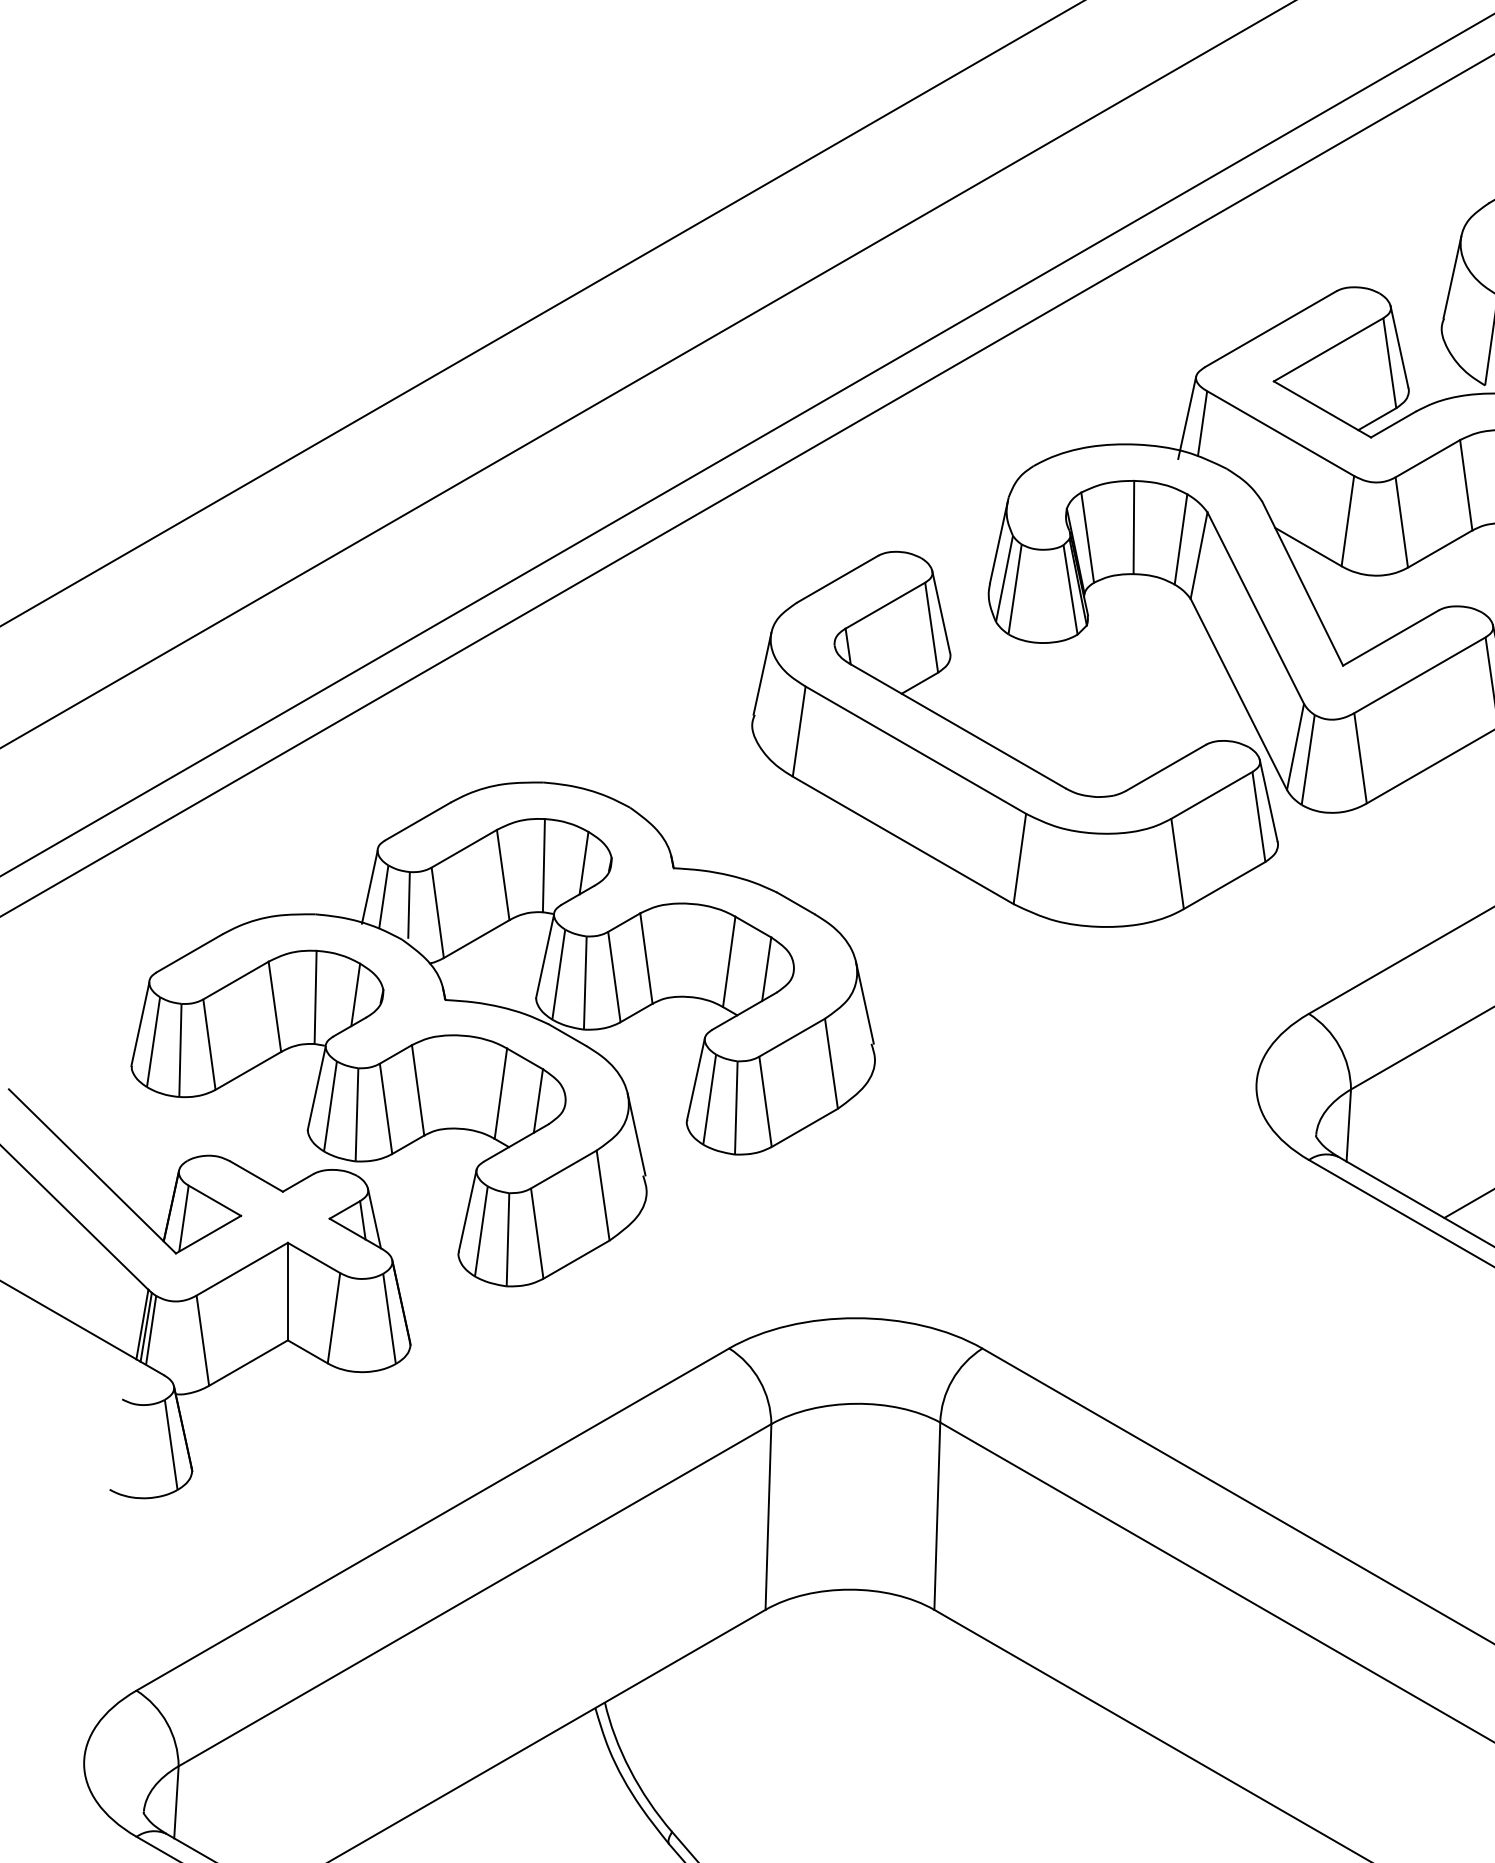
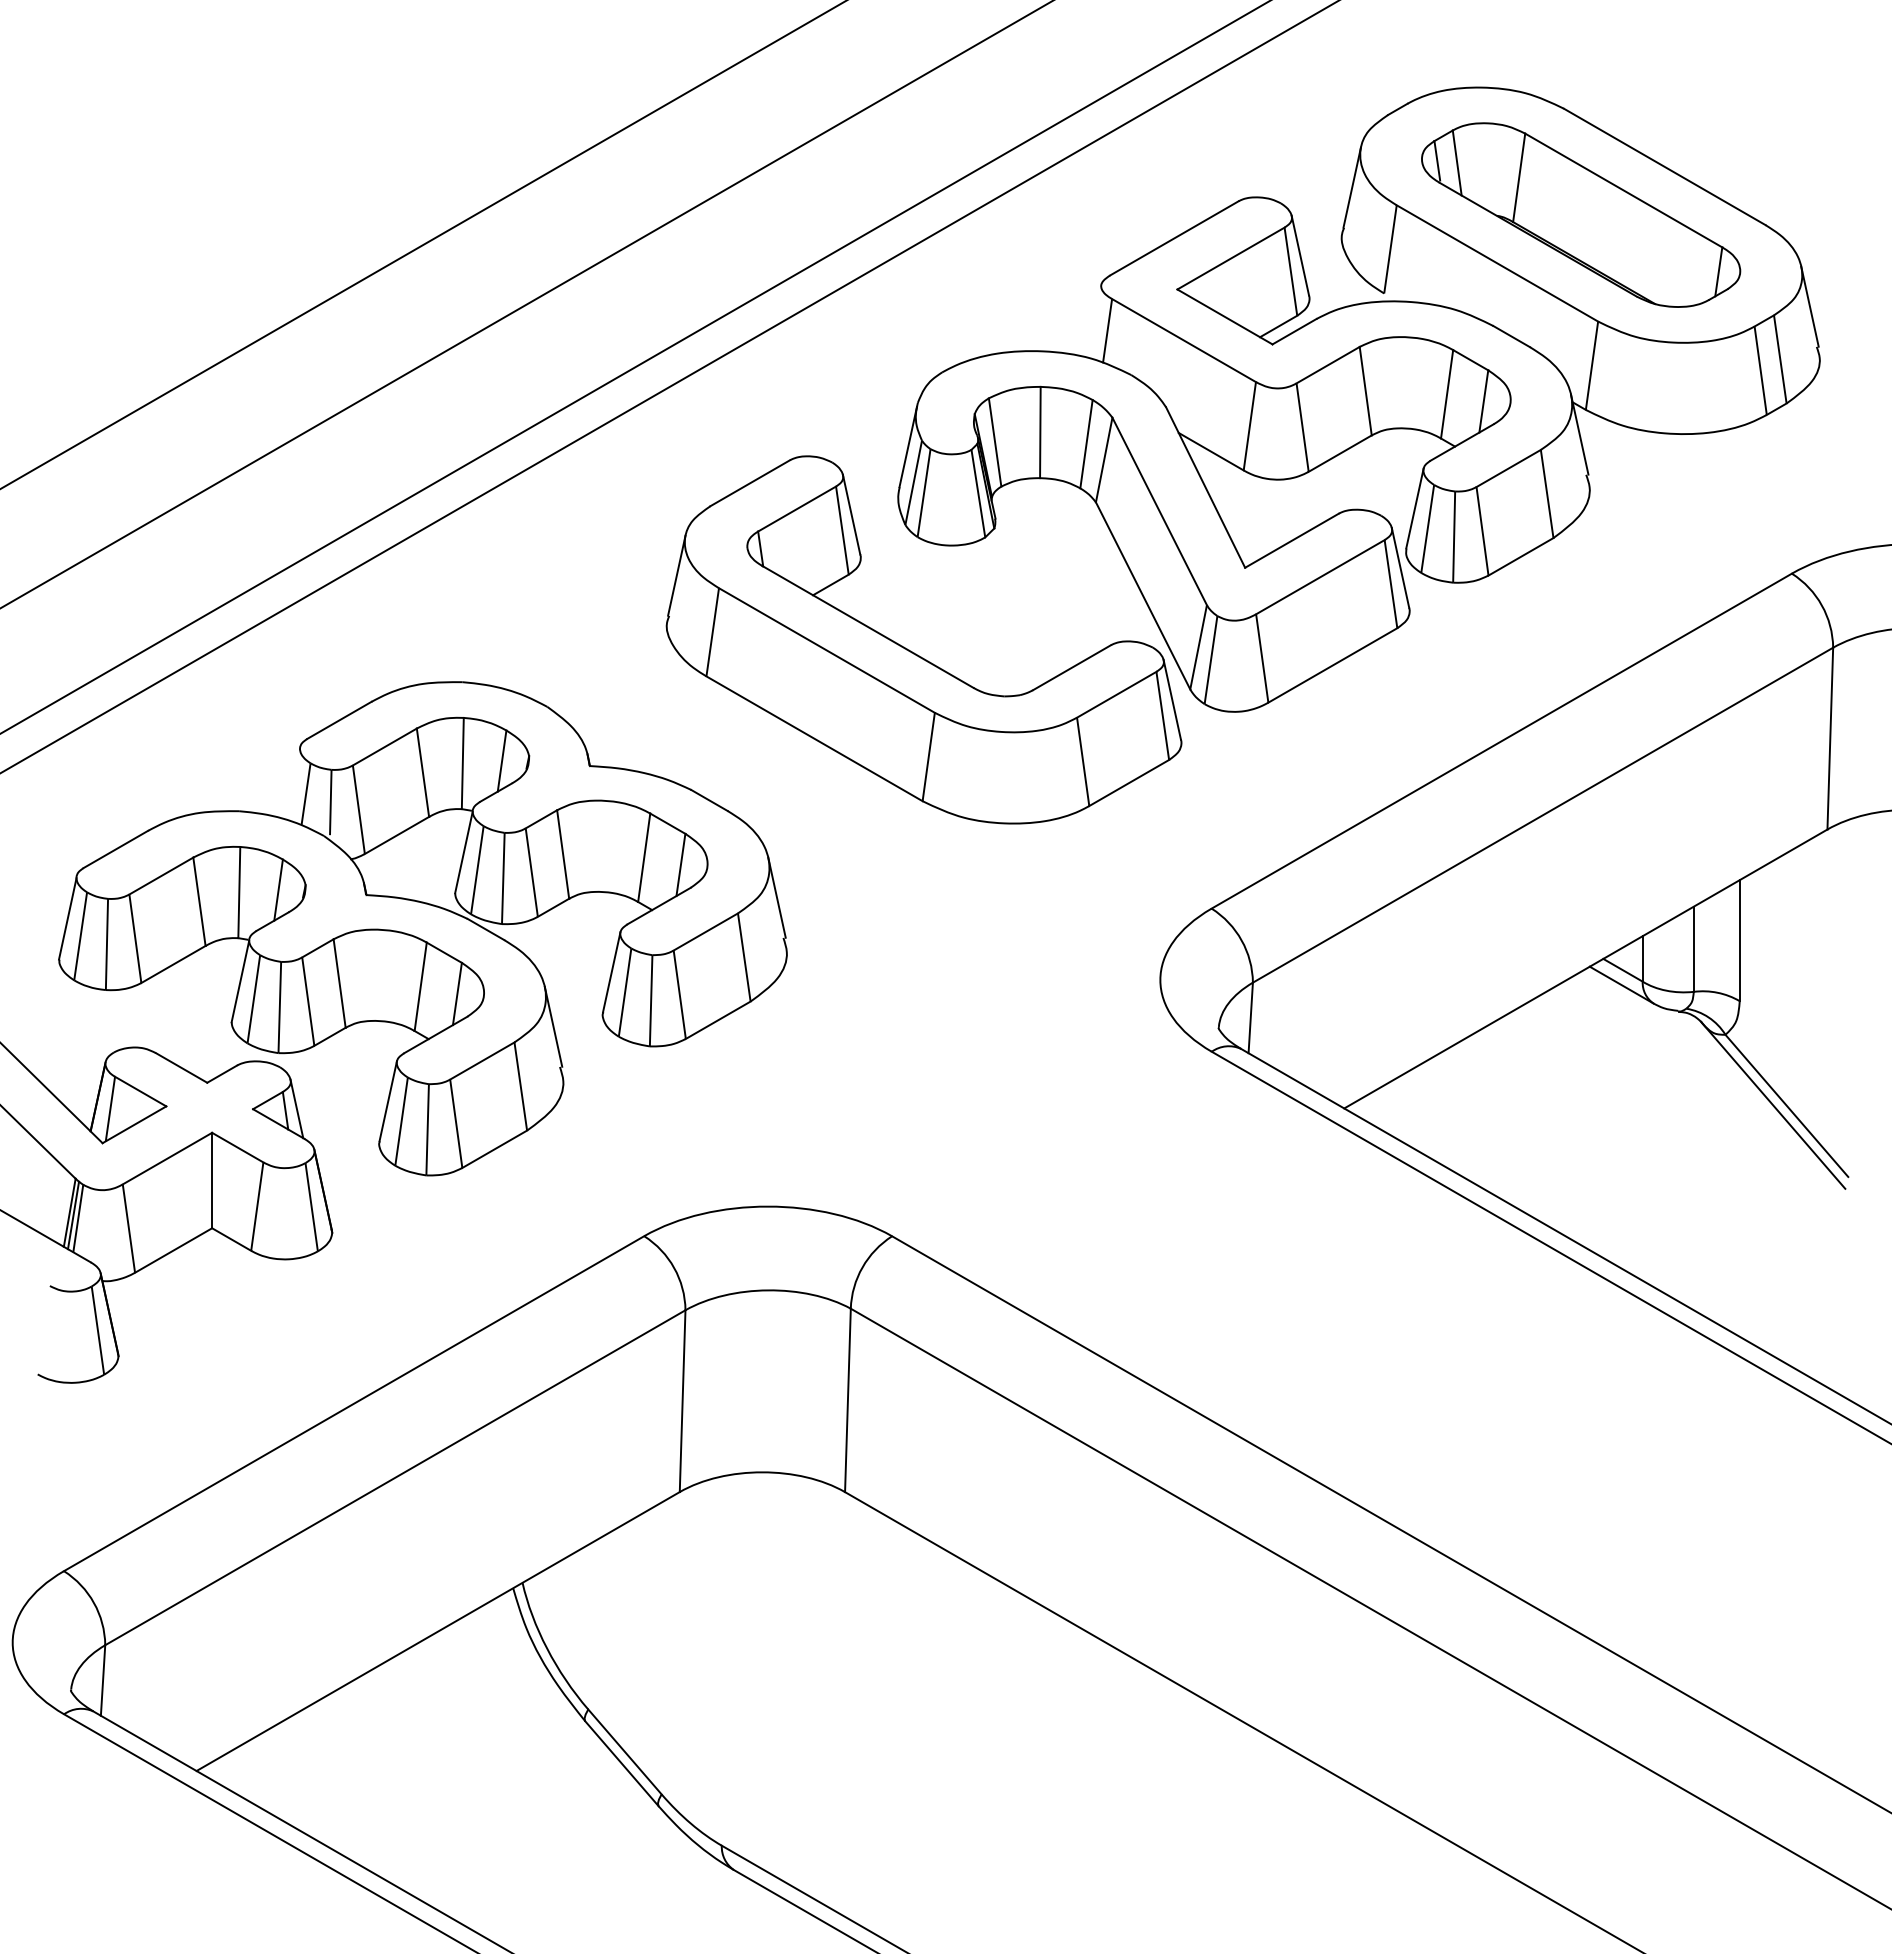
line: (1187, 418) -> (1092, 325), removed
line: (369, 887) -> (292, 784), removed

